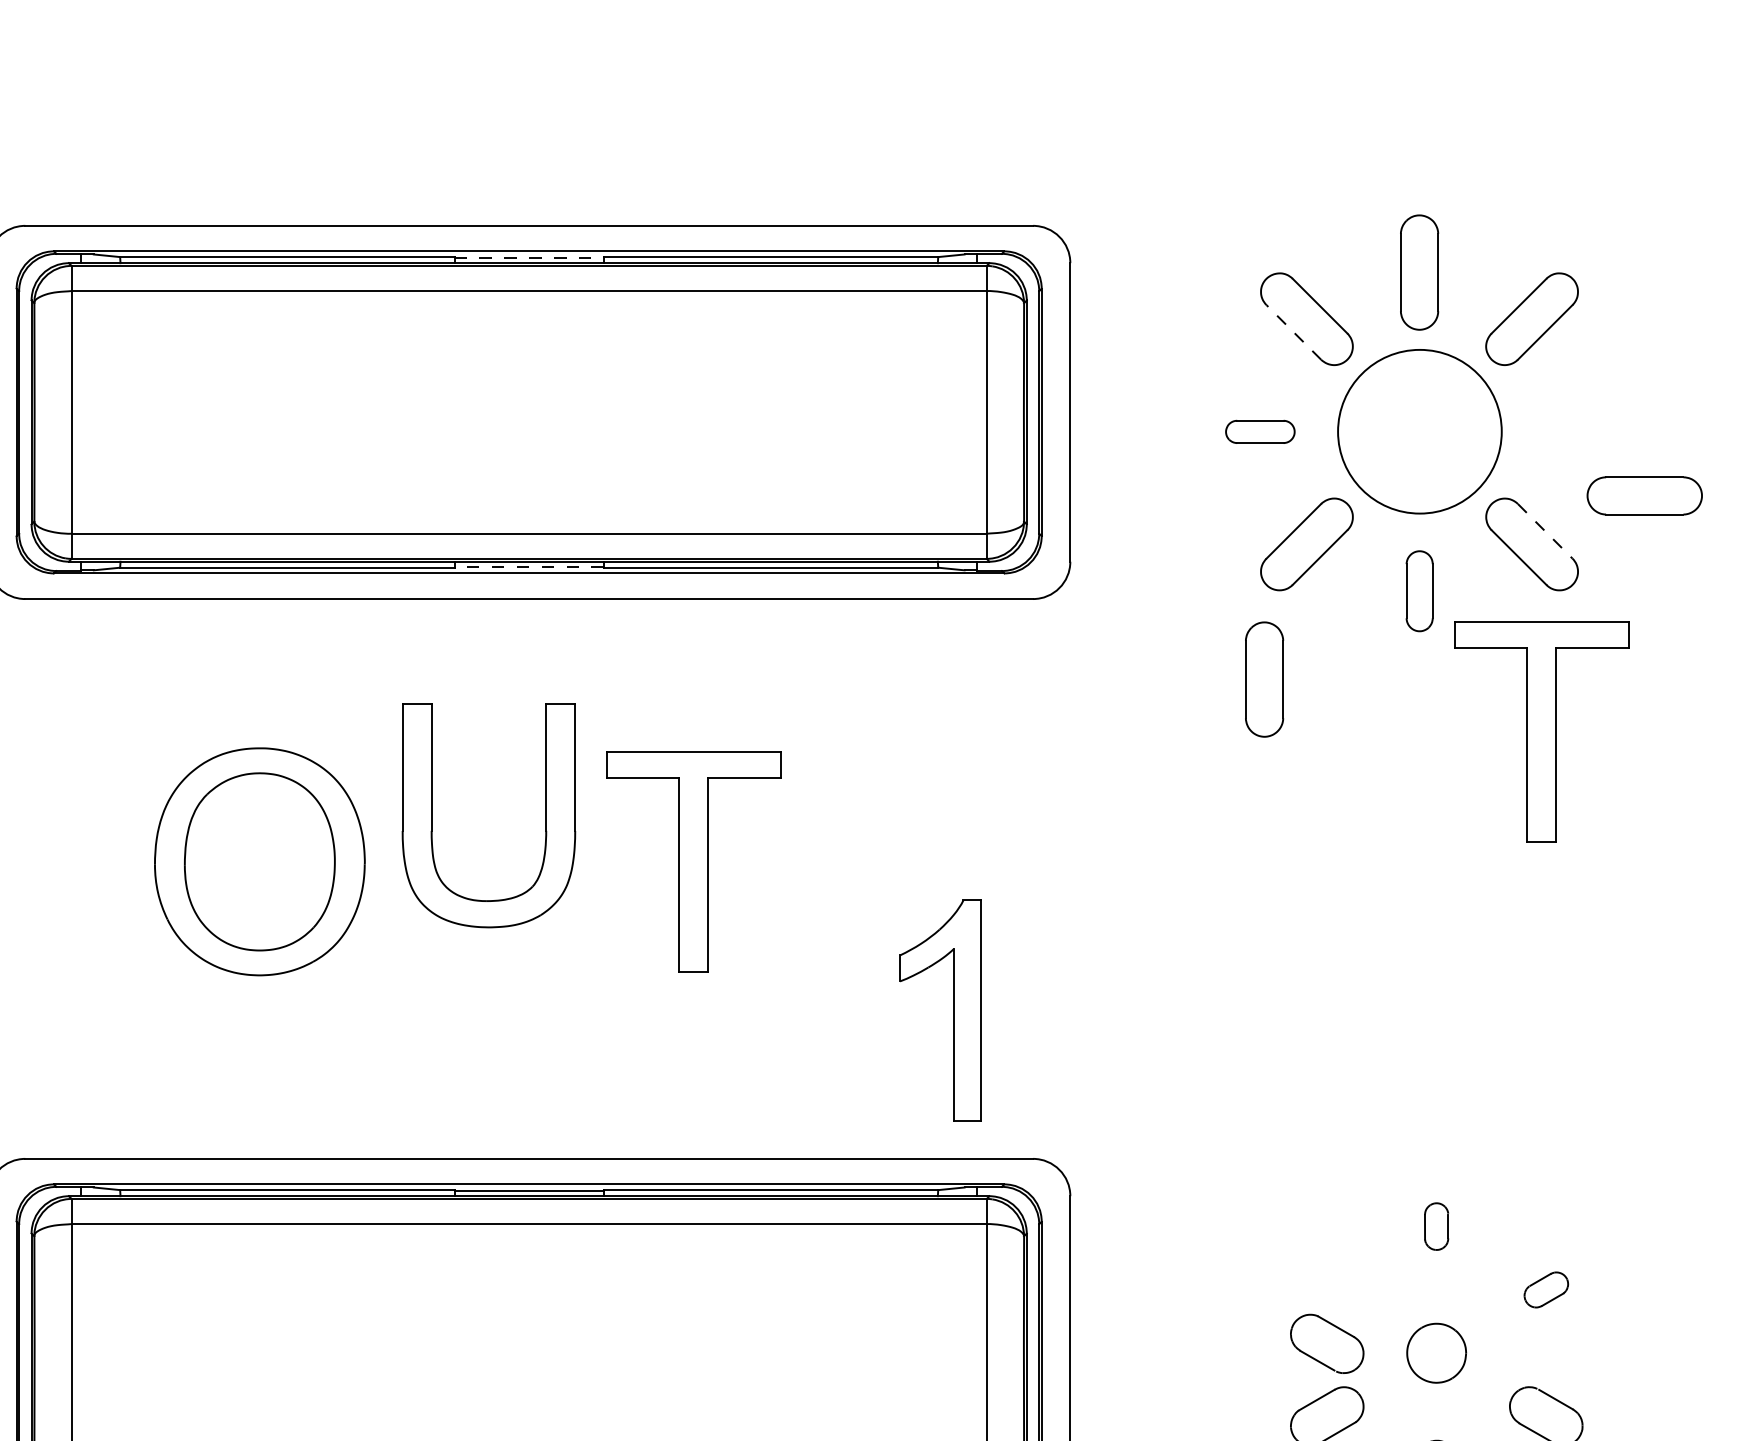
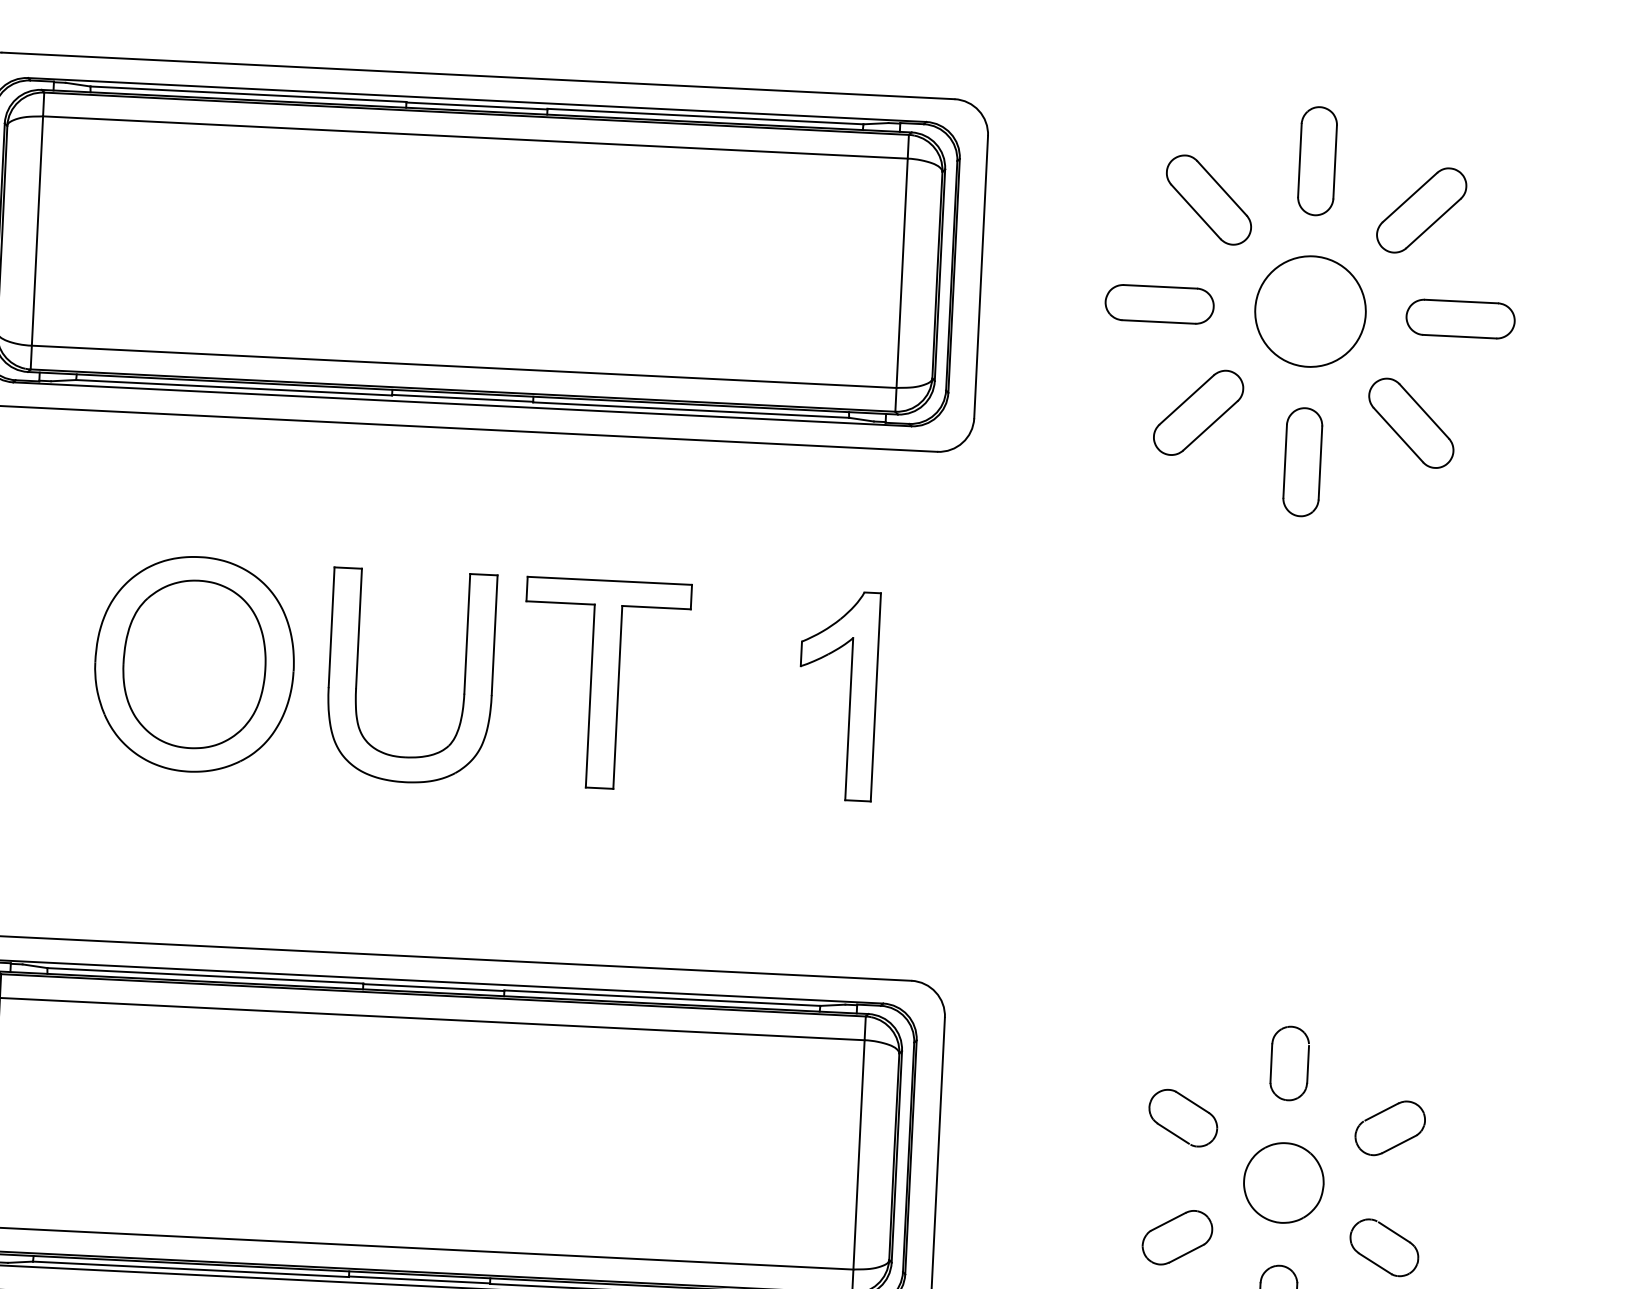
line: (529, 257) -> (477, 105), dashed -> solid
line: (1293, 332) -> (1195, 211), dashed -> solid
part: (1260, 431) -> (1159, 304), size x1.67
circle: (1419, 431) -> (1310, 311), size x0.71
part: (1644, 495) -> (1460, 318), moved
line: (1545, 531) -> (1424, 411), dashed -> solid
line: (529, 567) -> (462, 398), dashed -> solid
part: (1419, 591) -> (1302, 462), size x1.43
part: (1264, 679) -> (1152, 538), removed
part: (1541, 731) -> (1411, 600), removed
part: (432, 815) -> (357, 673), moved
part: (953, 1010) -> (849, 696), moved
part: (1436, 1226) -> (1289, 1063), size x1.67
part: (1546, 1289) -> (1390, 1127), size x1.67
part: (1327, 1343) -> (1183, 1117), moved
part: (1436, 1353) -> (1283, 1183), size x1.43

